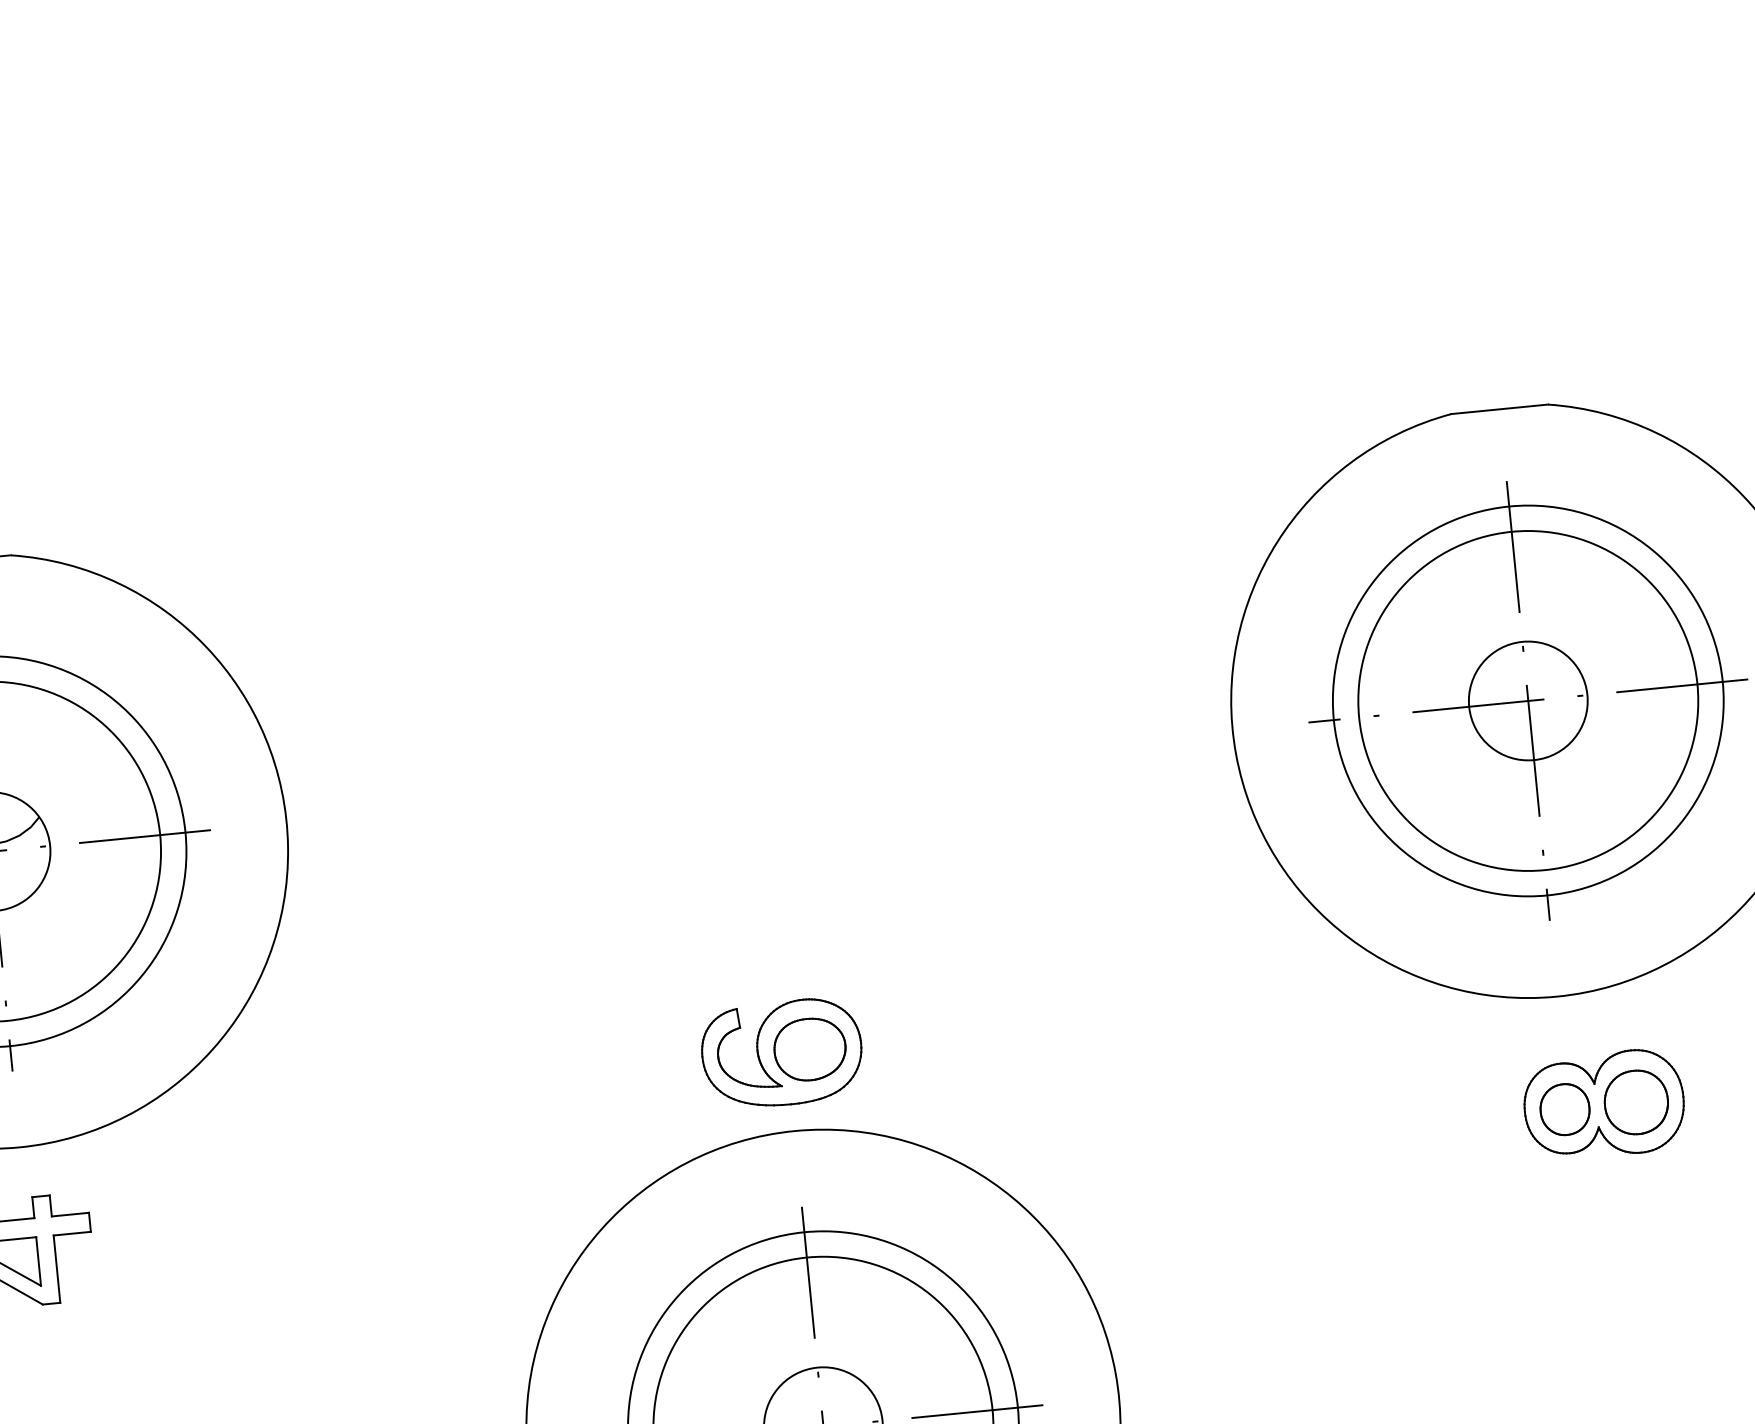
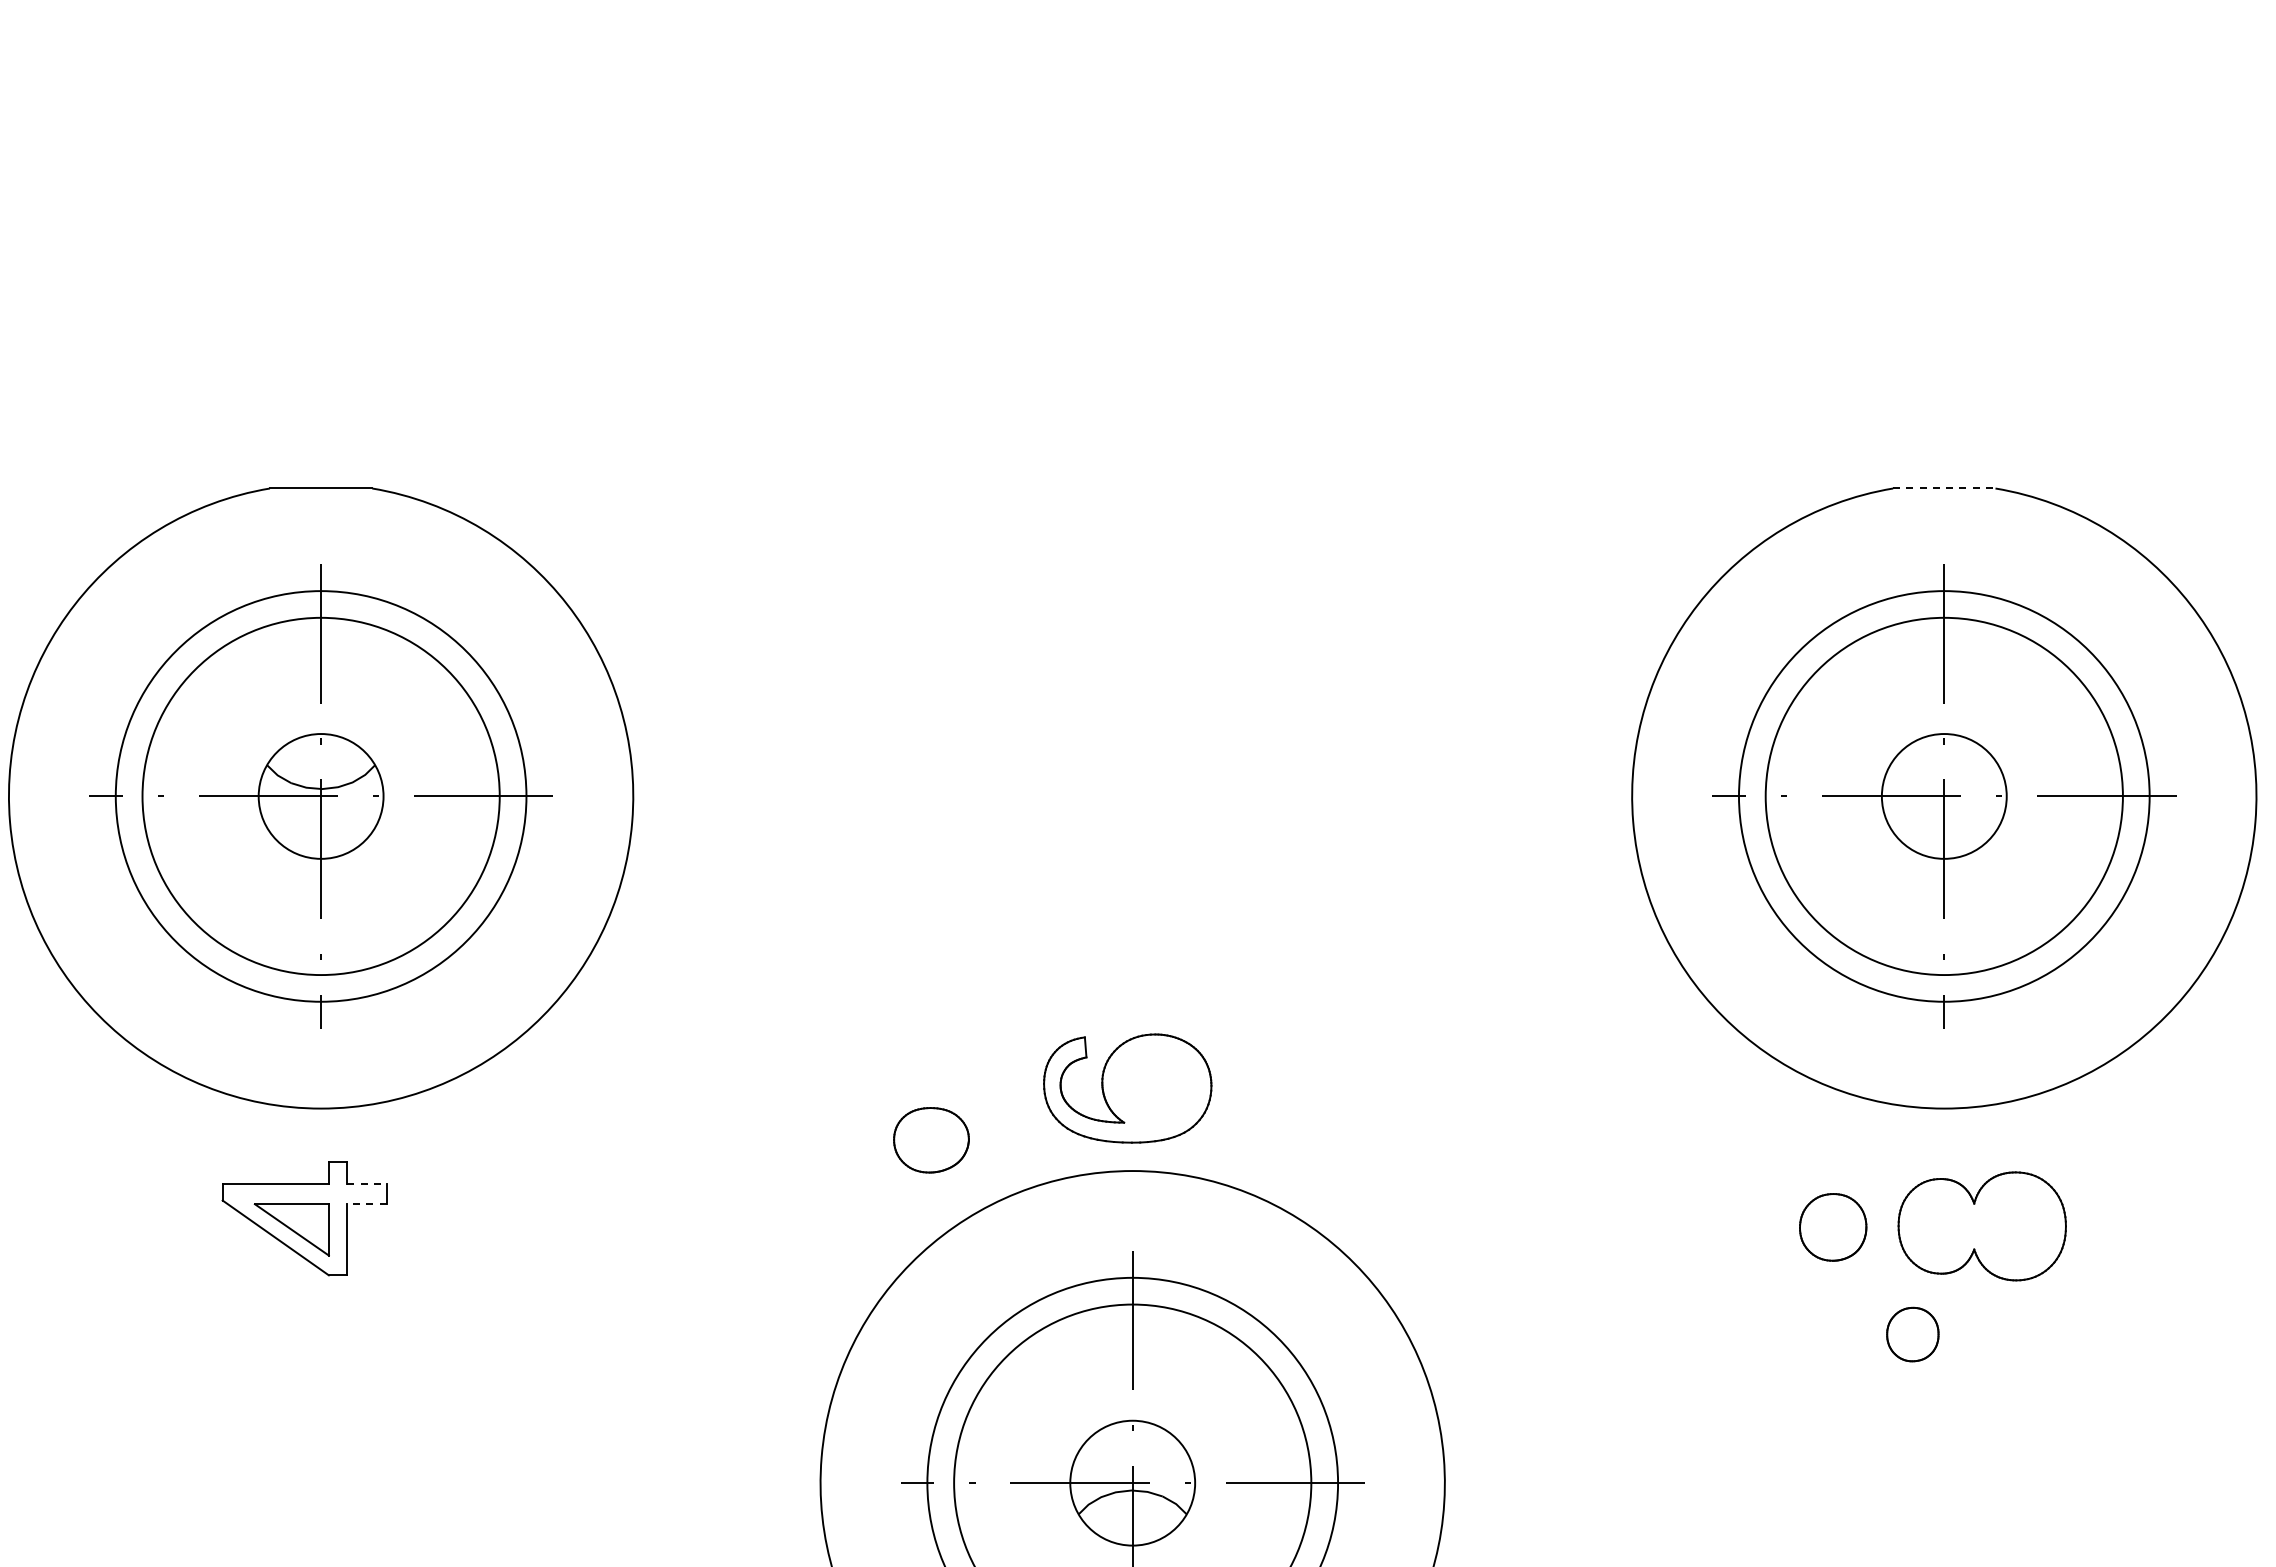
line: (1499, 409) -> (1944, 488), solid -> dashed
part: (810, 1049) -> (931, 1140), moved
part: (1636, 1102) -> (1833, 1227), moved
part: (1564, 1109) -> (1912, 1334), moved
line: (70, 1215) -> (366, 1184), solid -> dashed
line: (71, 1233) -> (366, 1204), solid -> dashed

